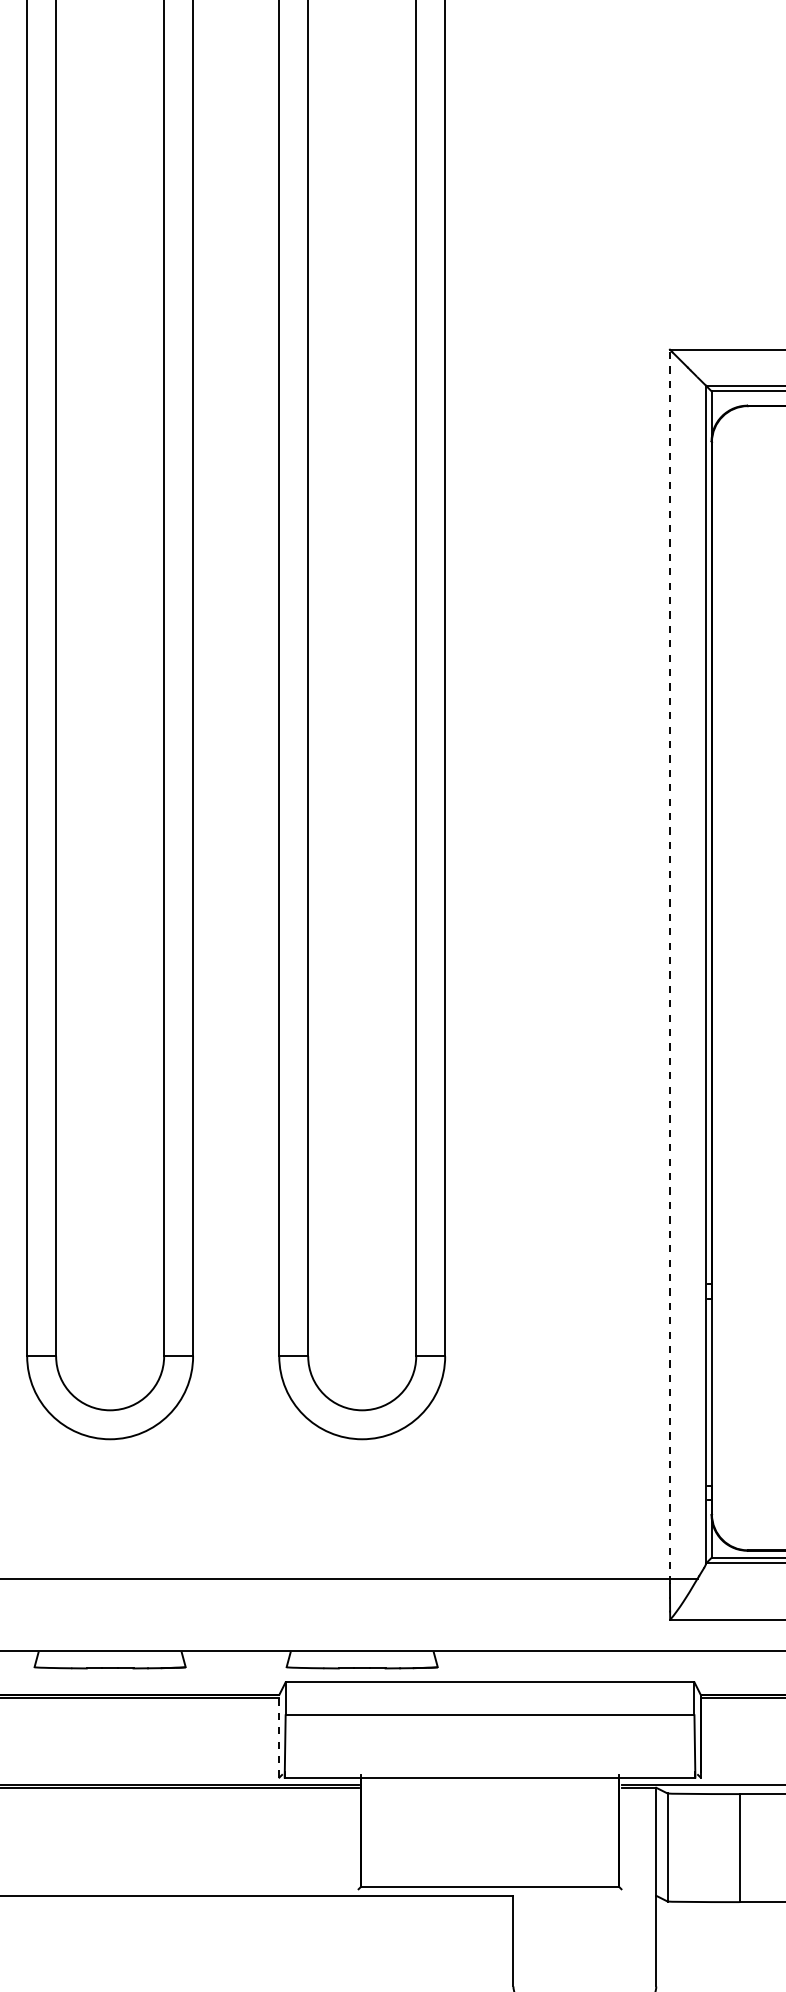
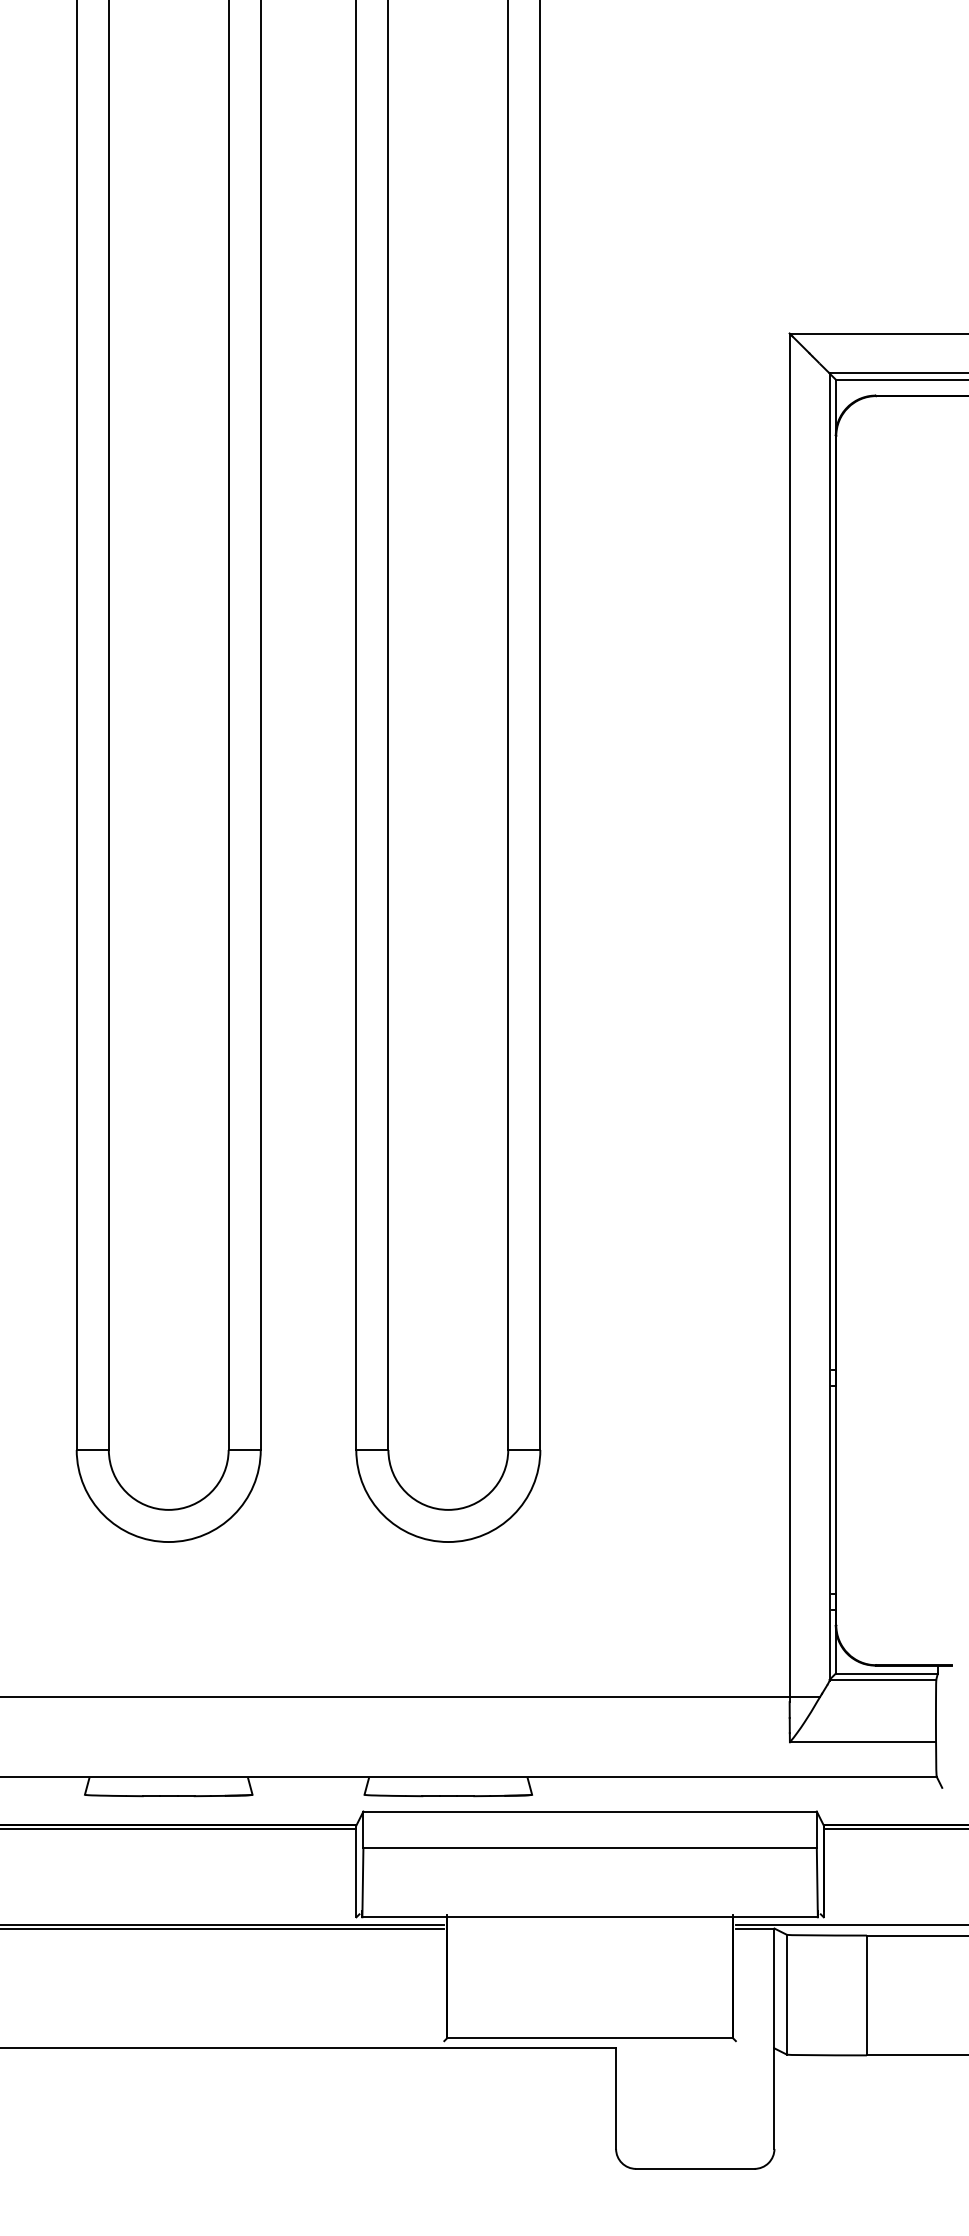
line: (669, 966) -> (789, 1017), dashed -> solid
line: (279, 1736) -> (356, 1871), dashed -> solid

